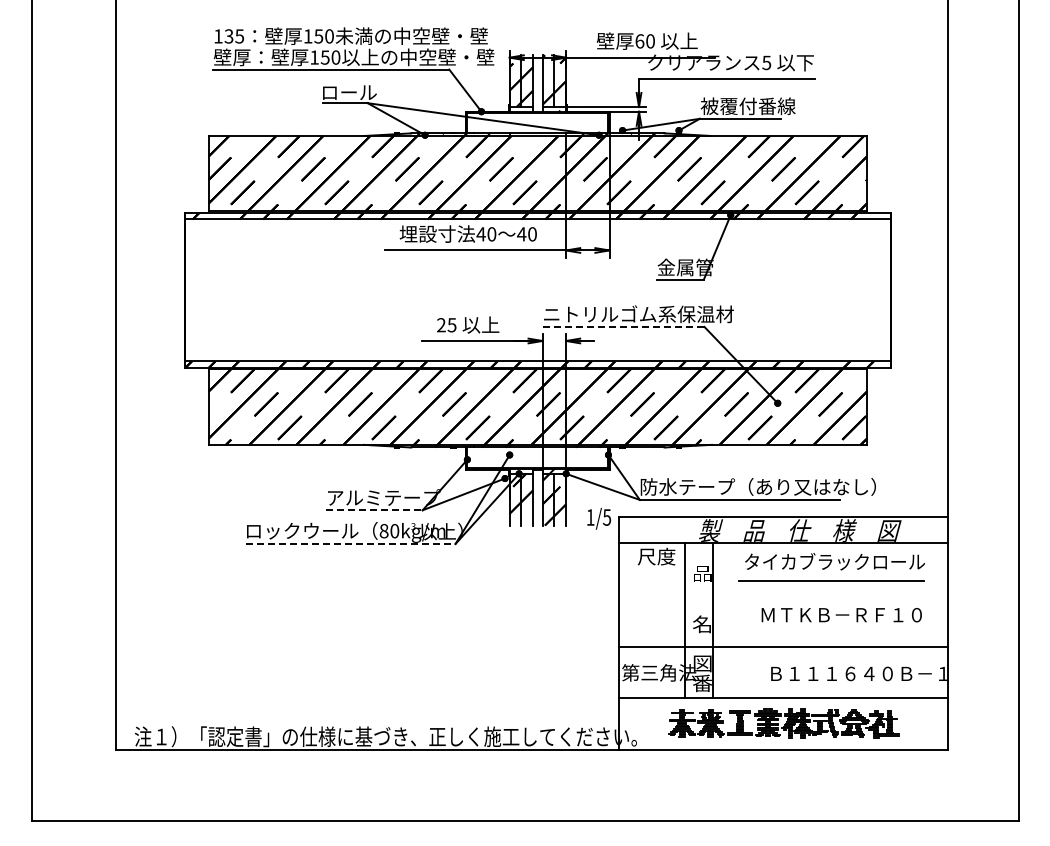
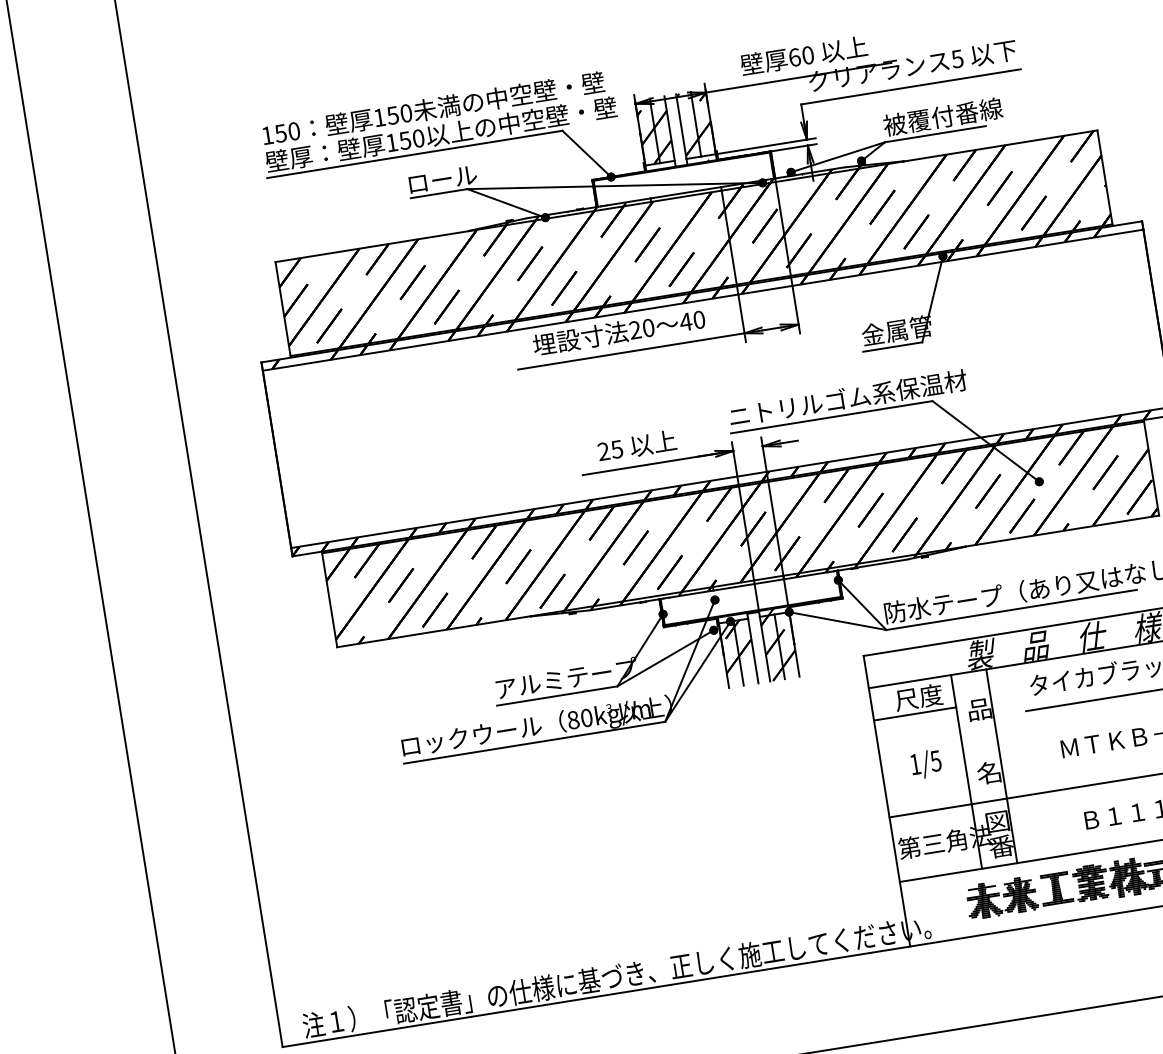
text: (234, 36) -> (287, 132), 135 -> 150
text: (480, 234) -> (634, 330), 40 -> 20
line: (623, 326) -> (831, 416), dashed -> solid
line: (375, 510) -> (558, 696), dashed -> solid
text: (598, 518) -> (925, 764), moved
line: (351, 543) -> (535, 742), dashed -> solid
line: (651, 569) -> (914, 714), added

